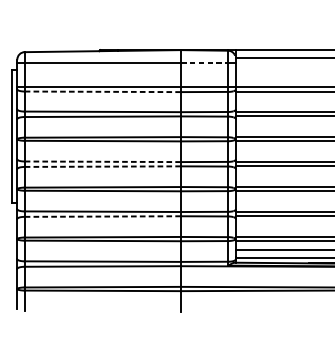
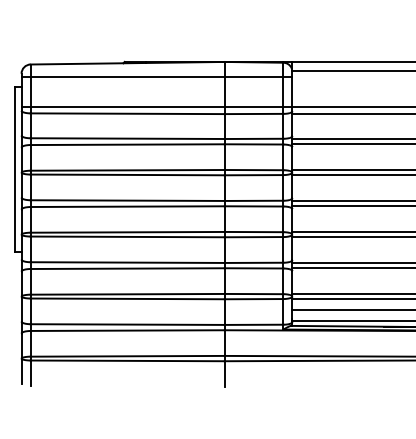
line: (204, 62) -> (254, 77), dashed -> solid
line: (103, 91) -> (128, 113), dashed -> solid
line: (103, 161) -> (128, 200), dashed -> solid
line: (103, 166) -> (128, 206), dashed -> solid
line: (103, 216) -> (128, 268), dashed -> solid

